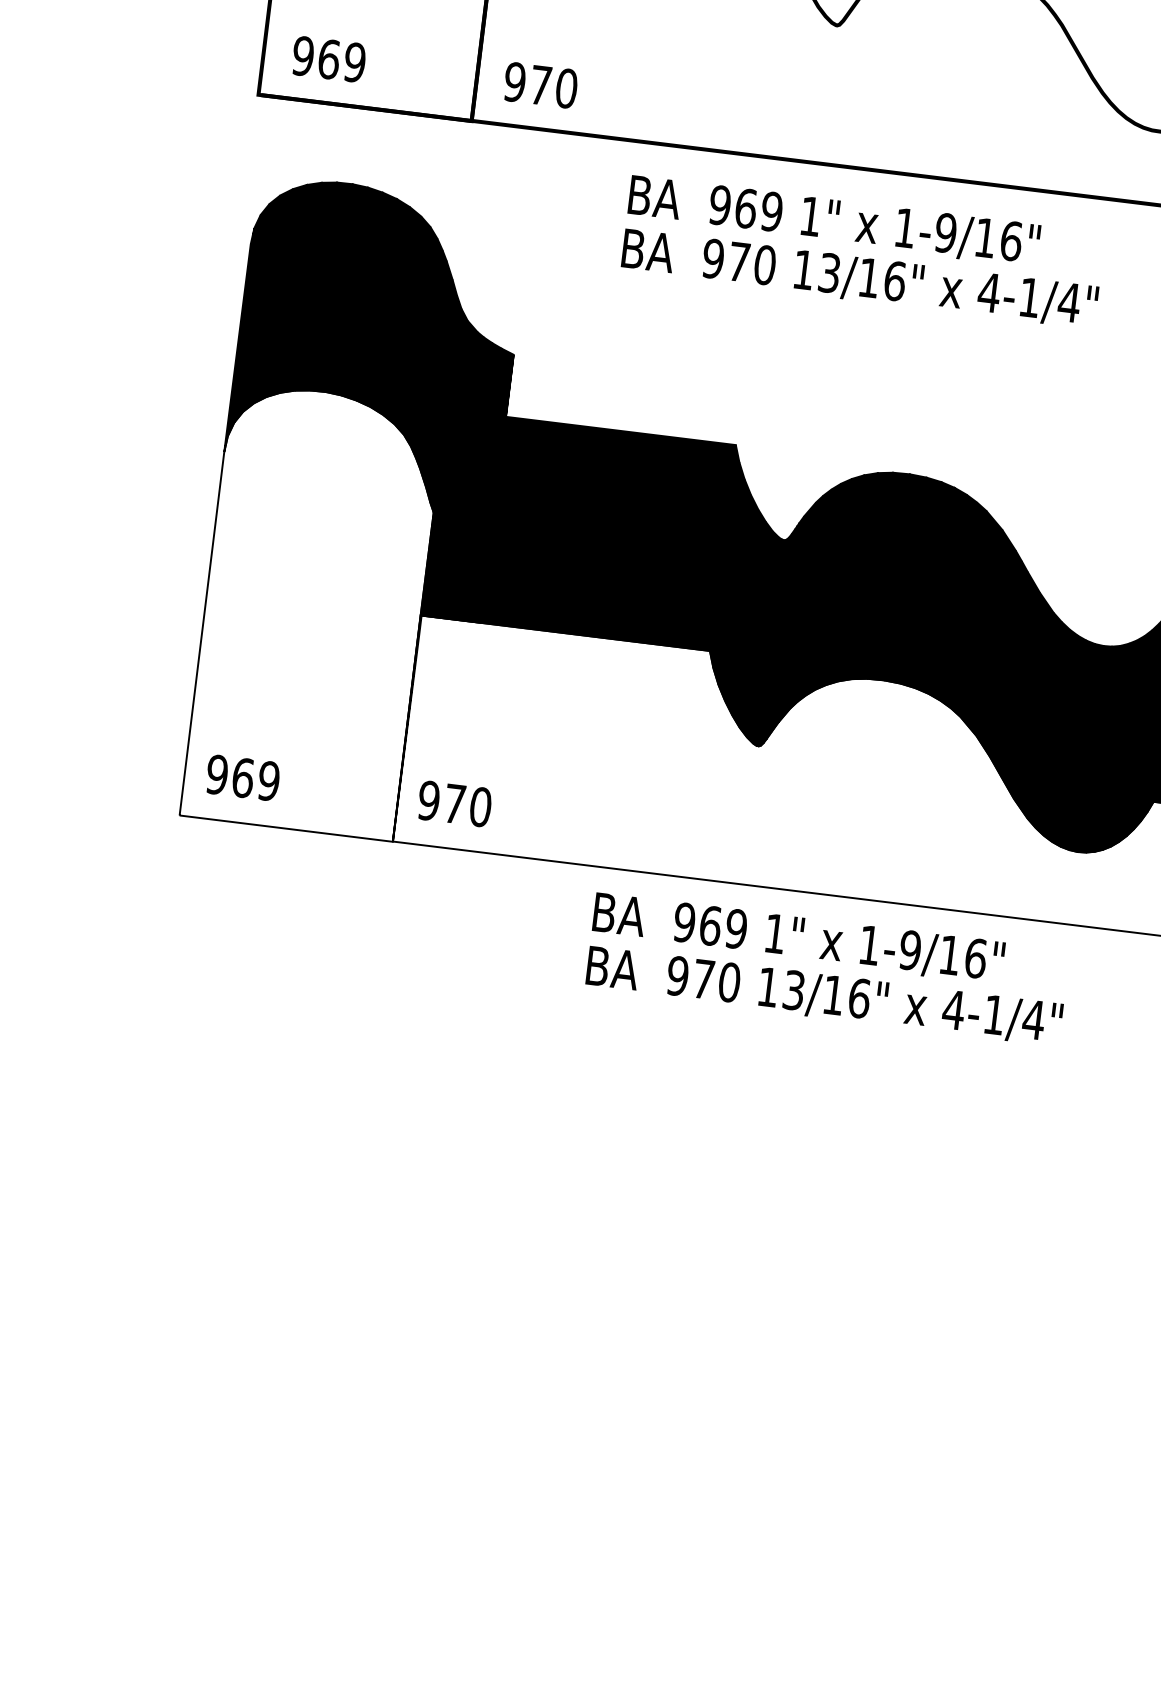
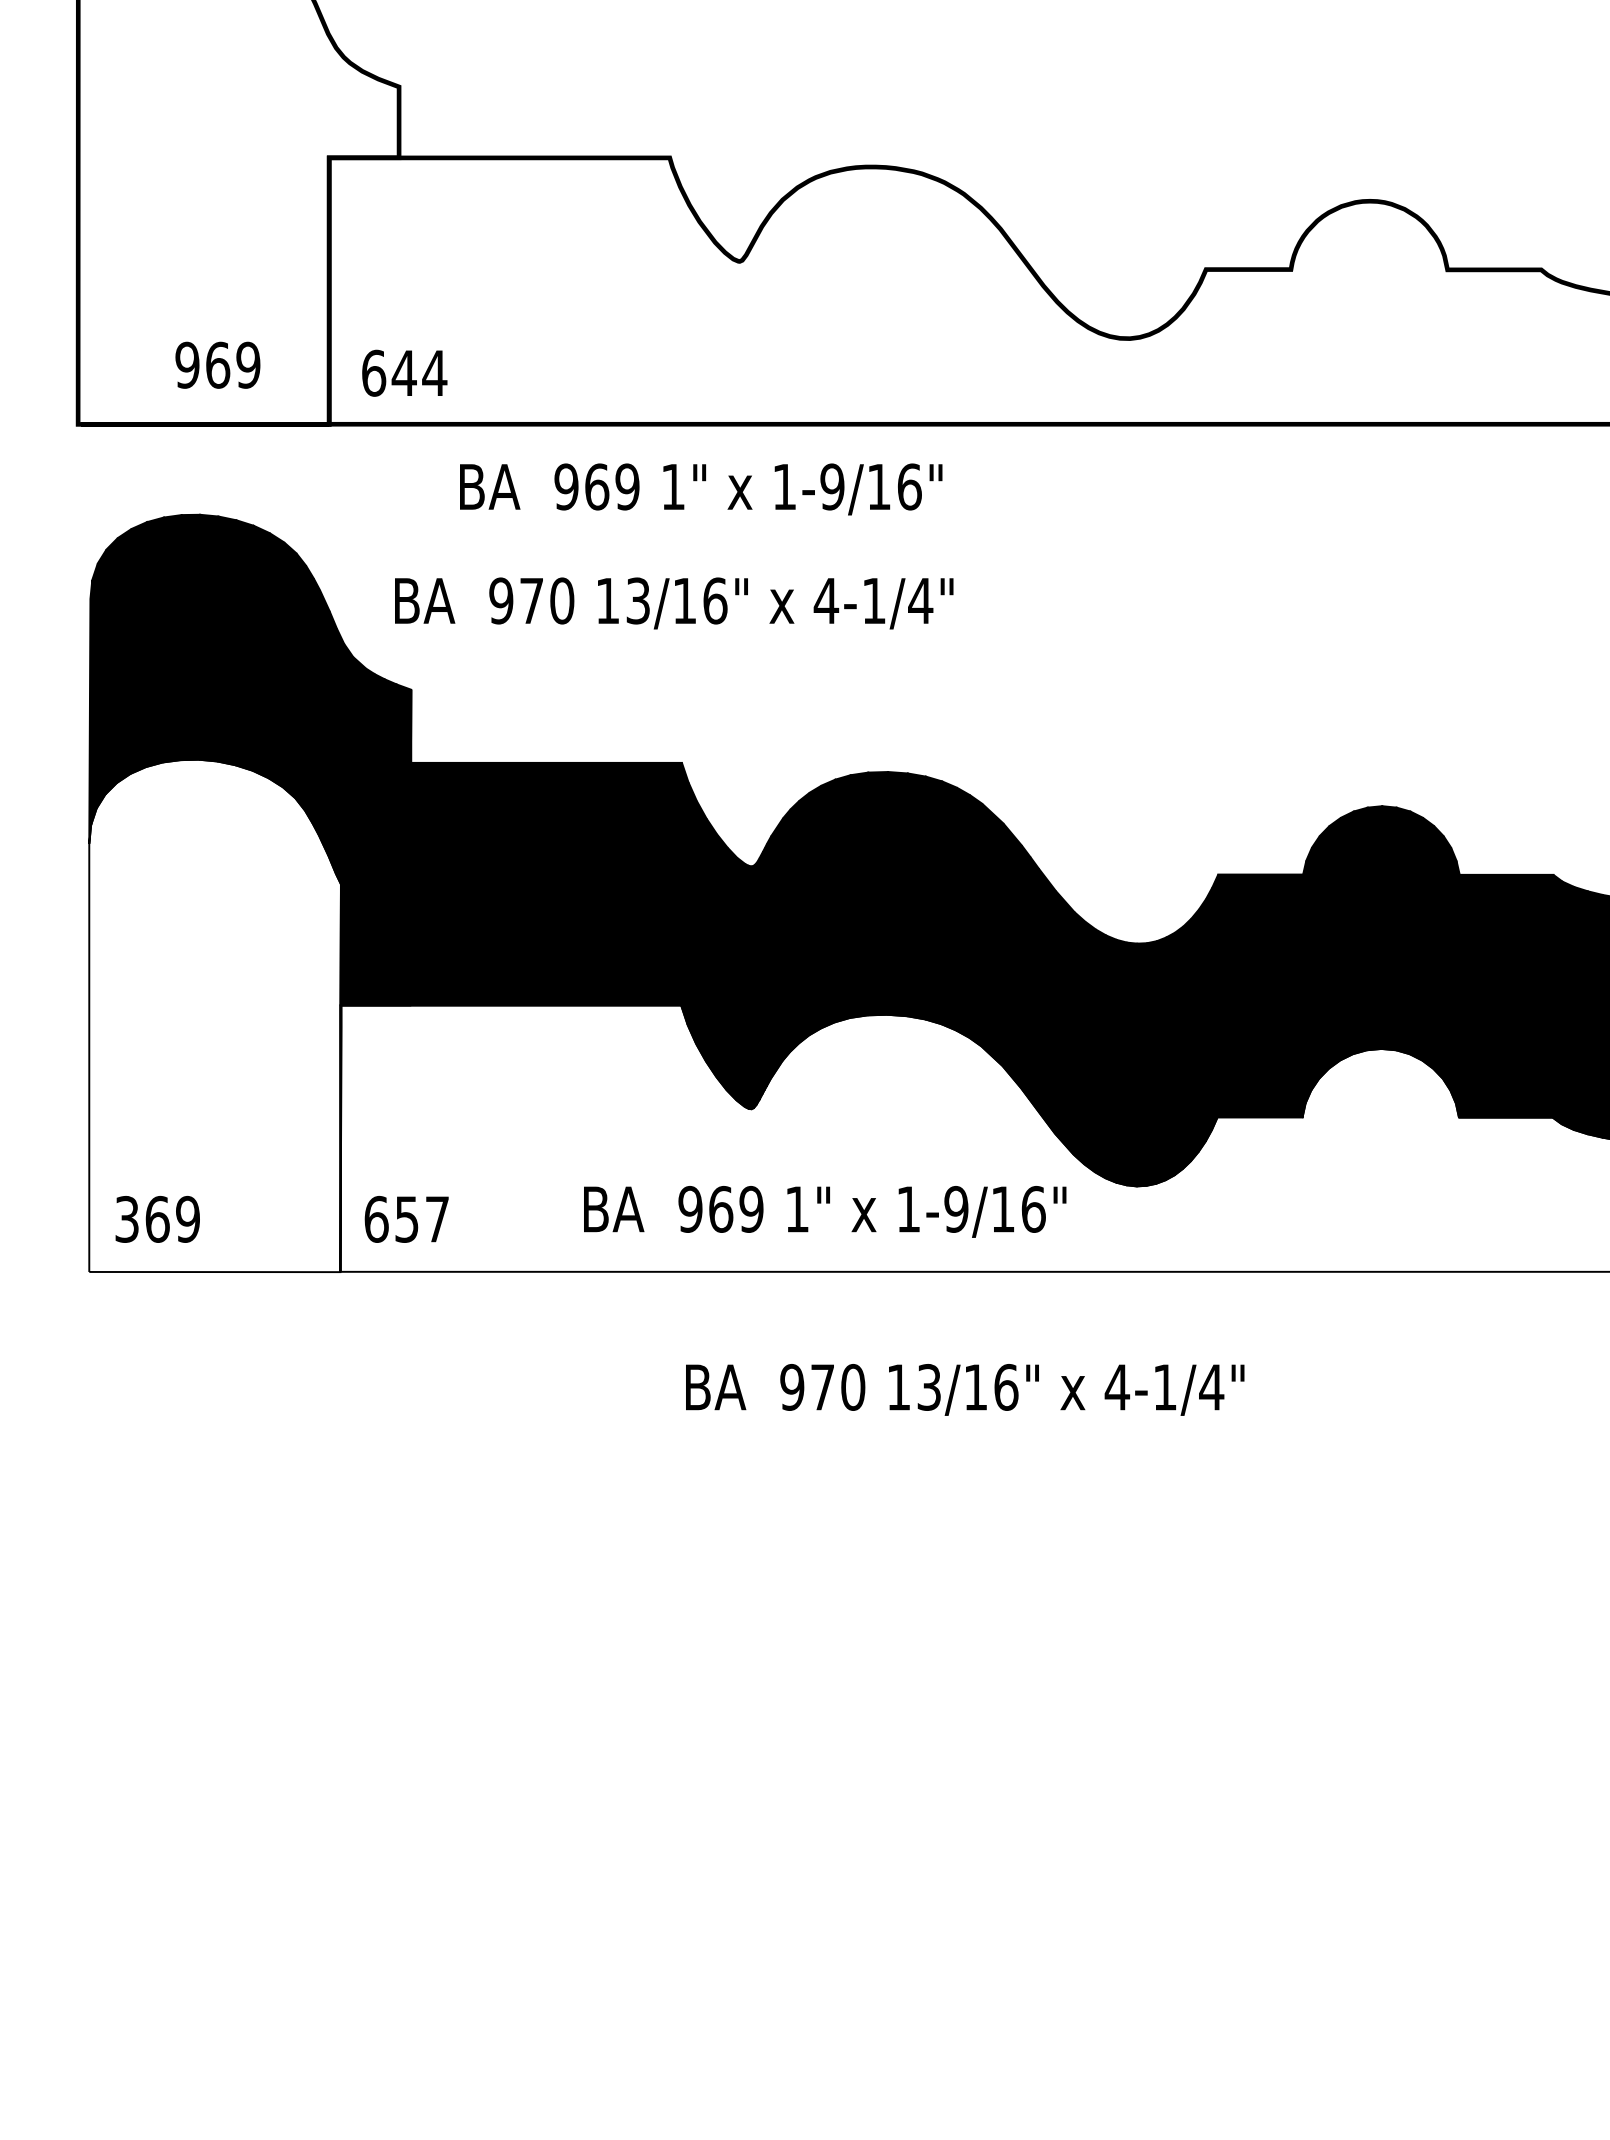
text: (328, 58) -> (217, 364), moved
text: (541, 84) -> (404, 372), 970 -> 644
text: (834, 221) -> (701, 489), moved
text: (860, 279) -> (674, 603), moved
text: (217, 774) -> (127, 1219), 969 -> 369
text: (454, 803) -> (406, 1218), 970 -> 657
text: (798, 938) -> (825, 1211), moved
text: (824, 995) -> (965, 1389), moved

